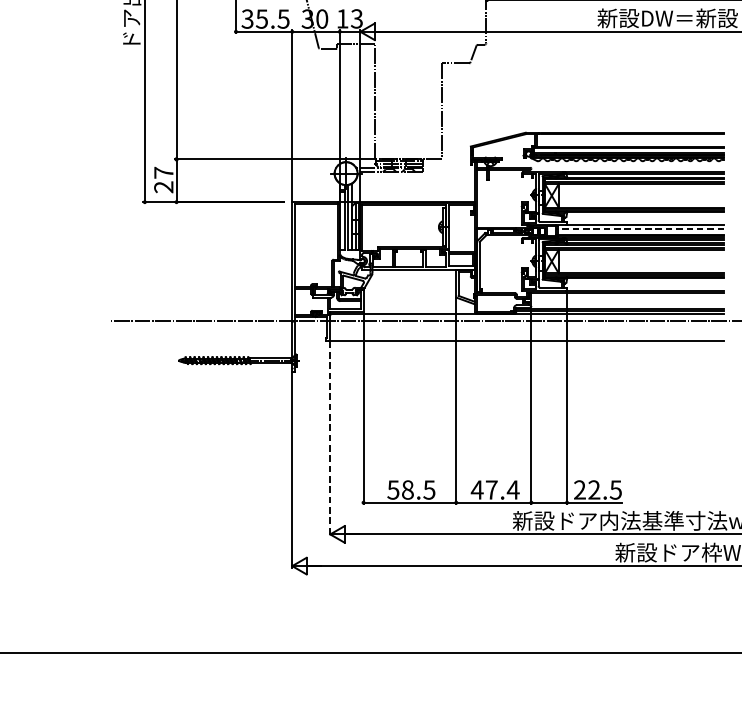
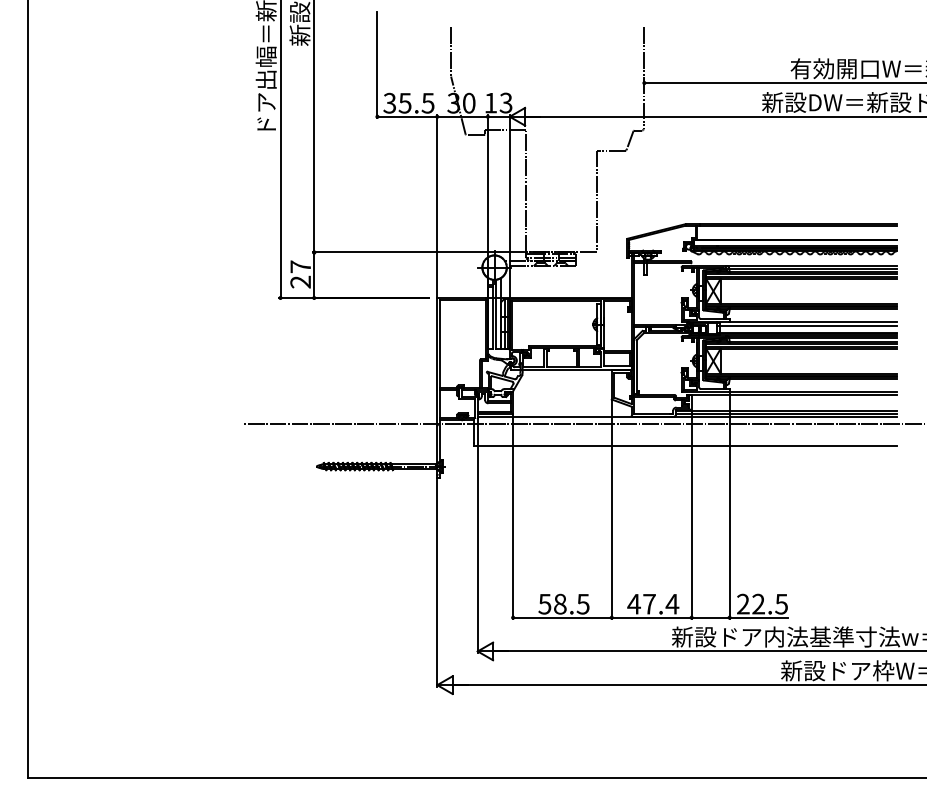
line: (640, 228) -> (807, 326), dashed -> solid
line: (330, 439) -> (477, 550), dashed -> solid

